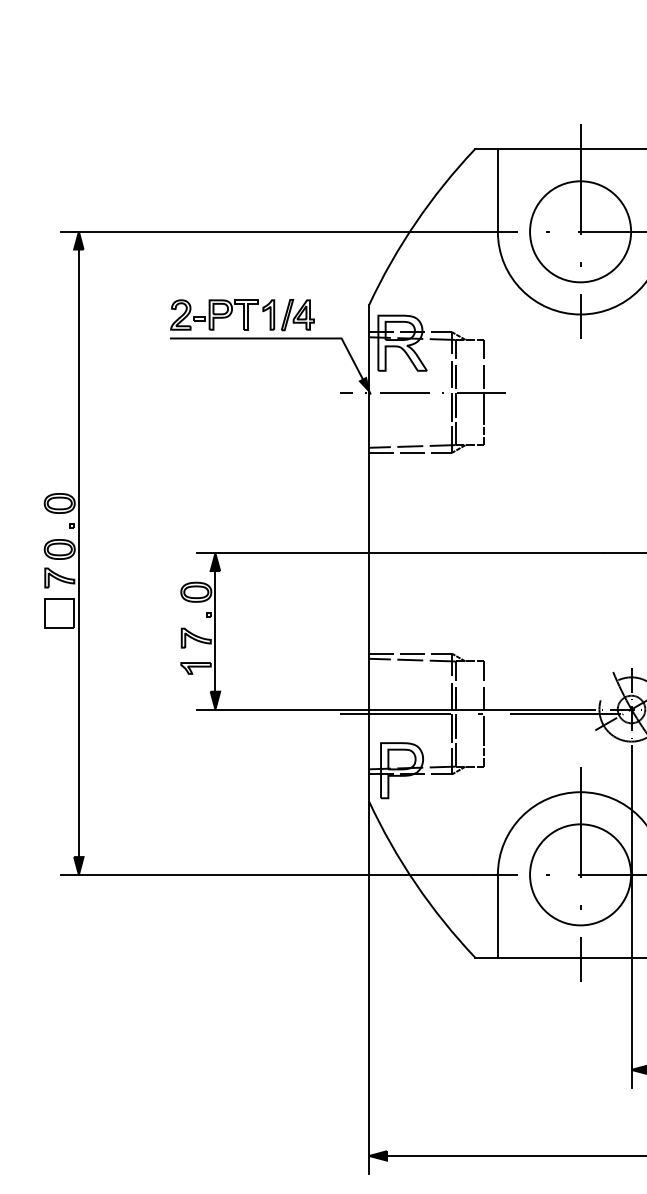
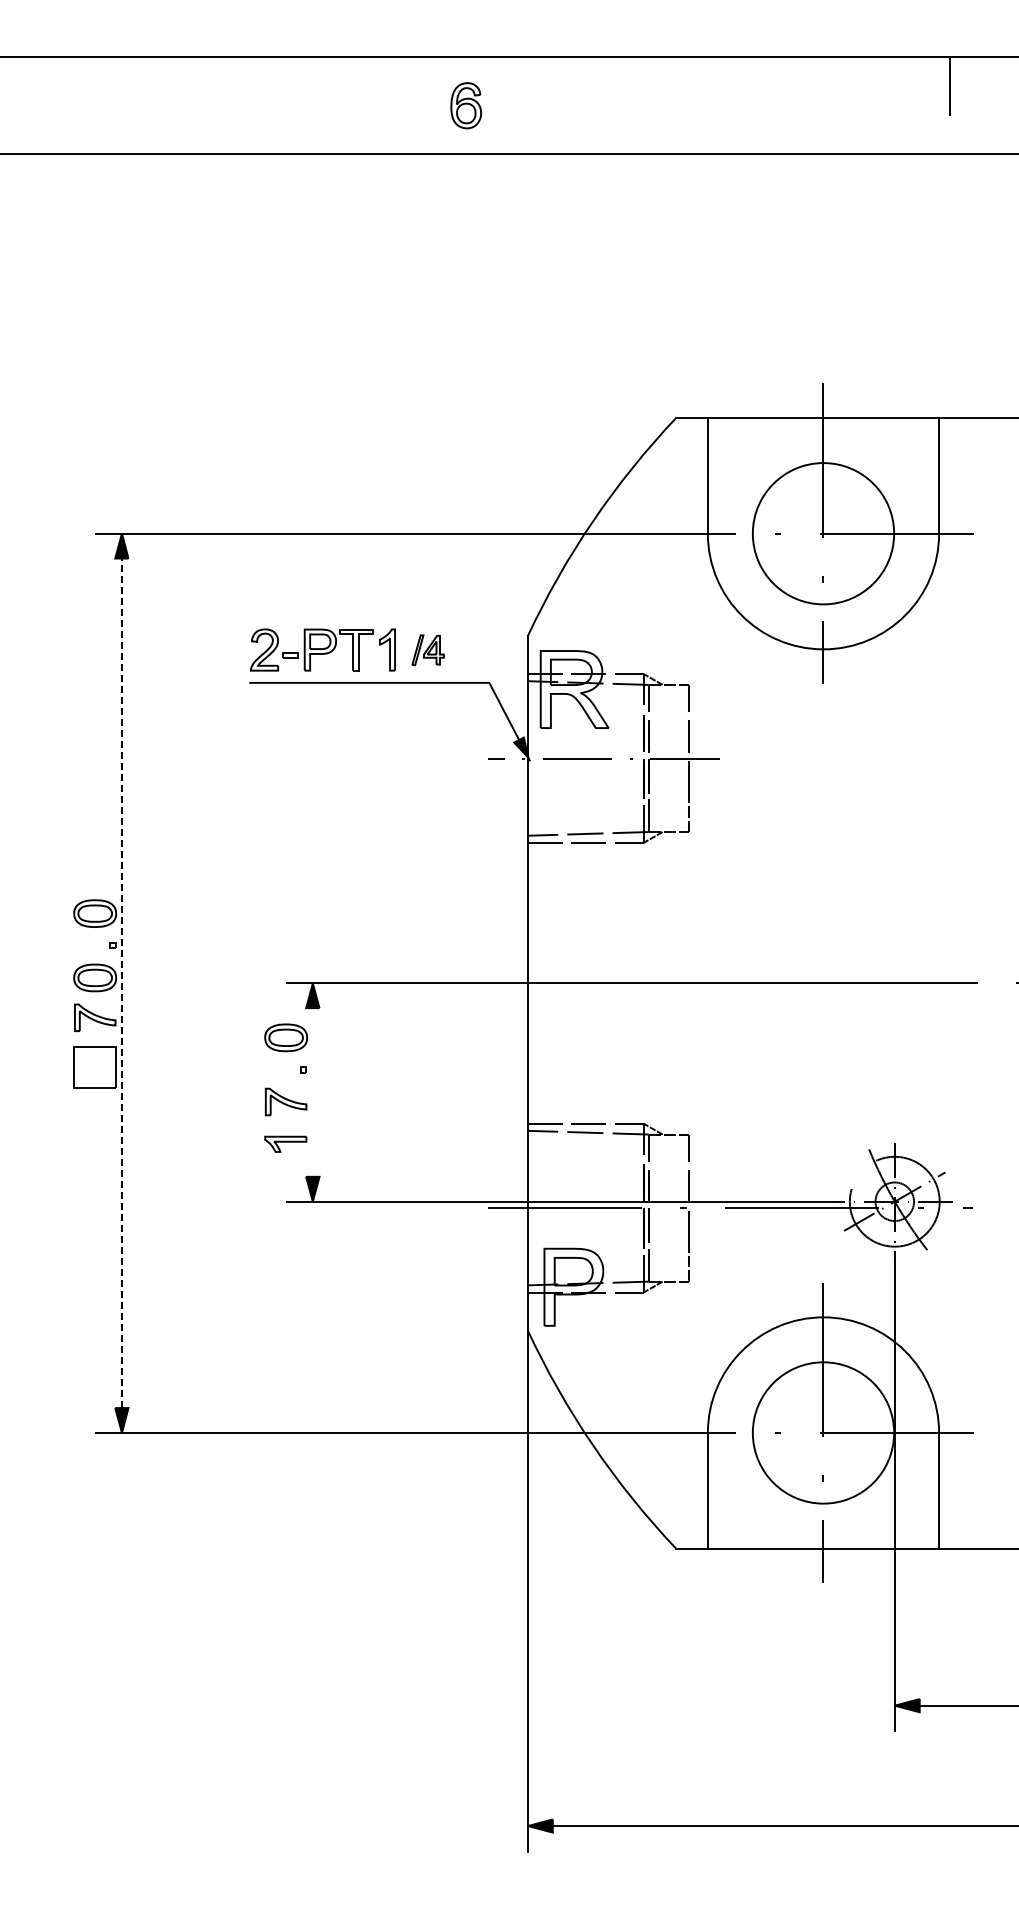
part: (297, 315) -> (427, 650), size x0.7
line: (78, 553) -> (121, 983), solid -> dashed
line: (215, 631) -> (312, 1092), removed

